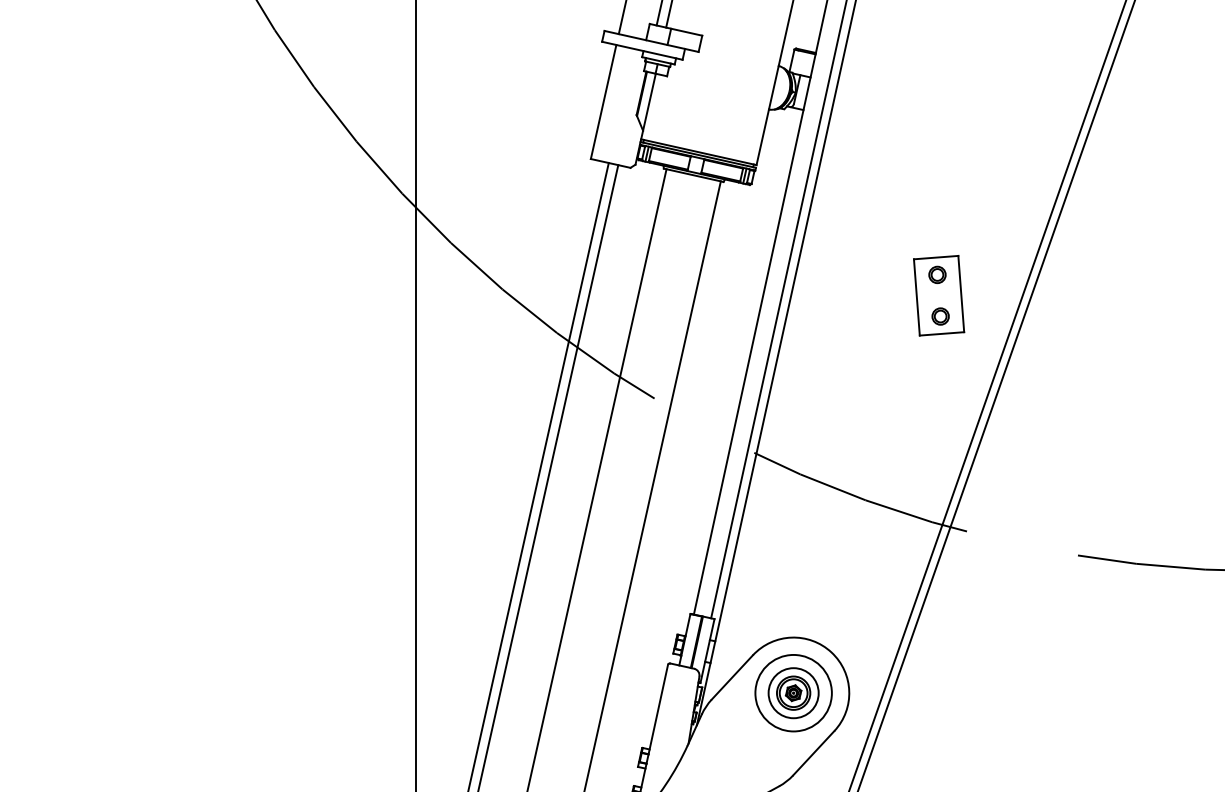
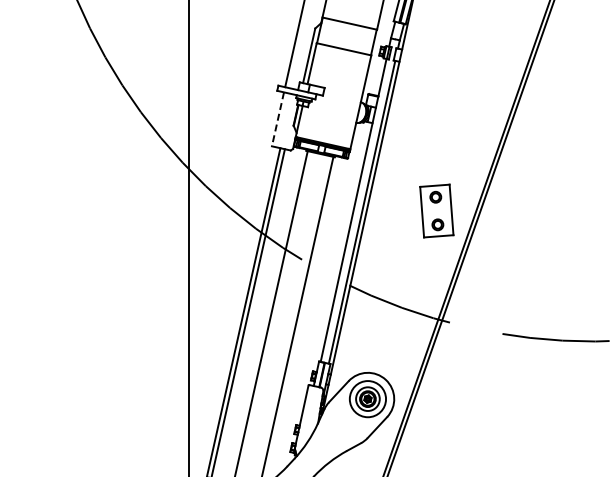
line: (602, 102) -> (277, 119), solid -> dashed
part: (938, 294) -> (436, 210), size x1.4

